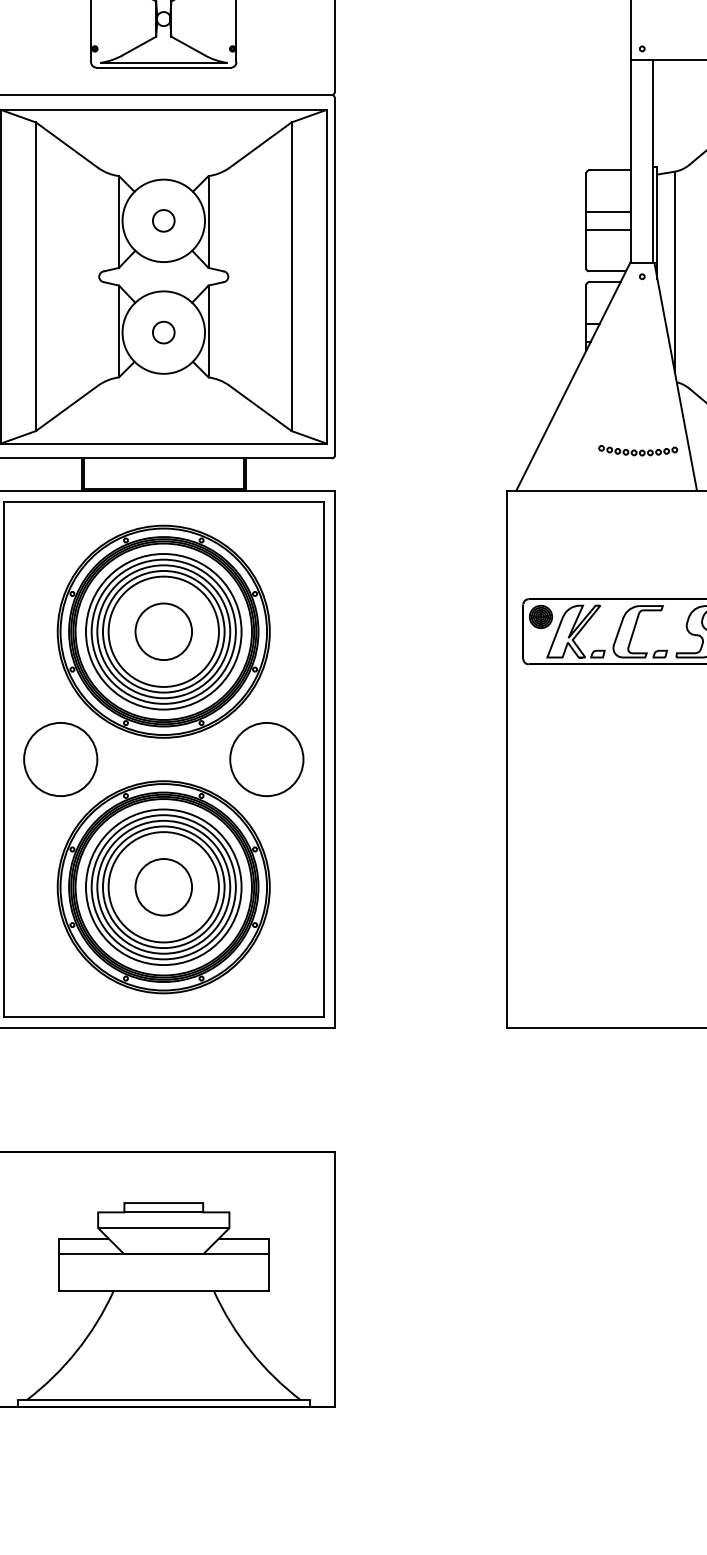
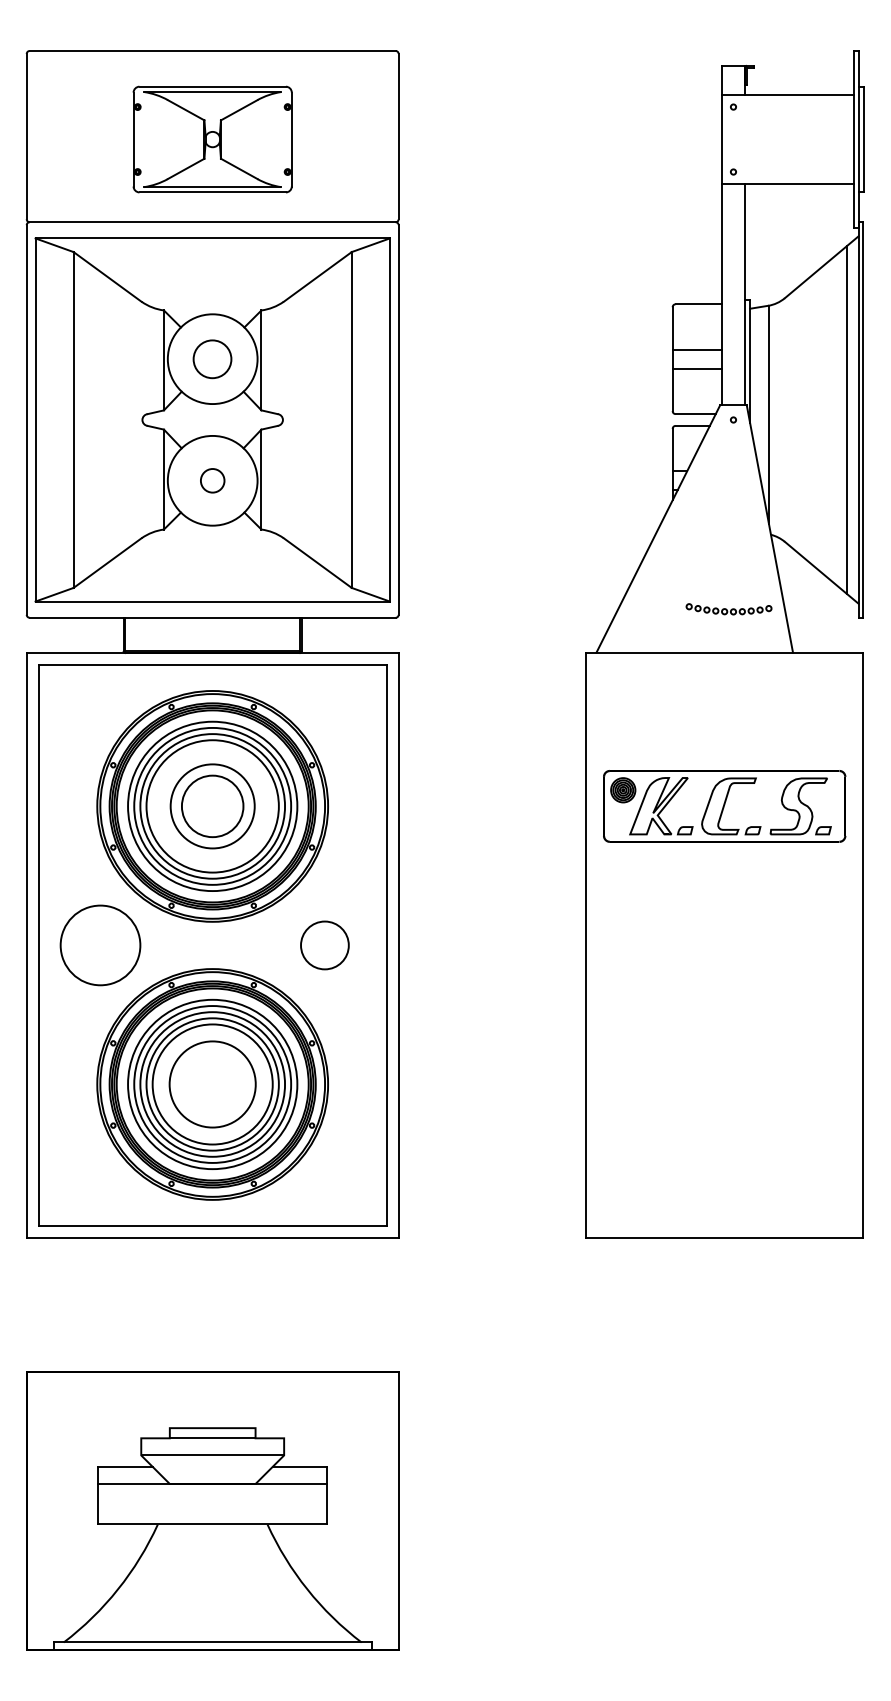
circle: (163, 220) -> (212, 358), size x1.6
circle: (163, 631) -> (212, 806), size x0.7
circle: (266, 759) -> (324, 945), size x0.6
circle: (163, 887) -> (212, 1084), size x1.4

